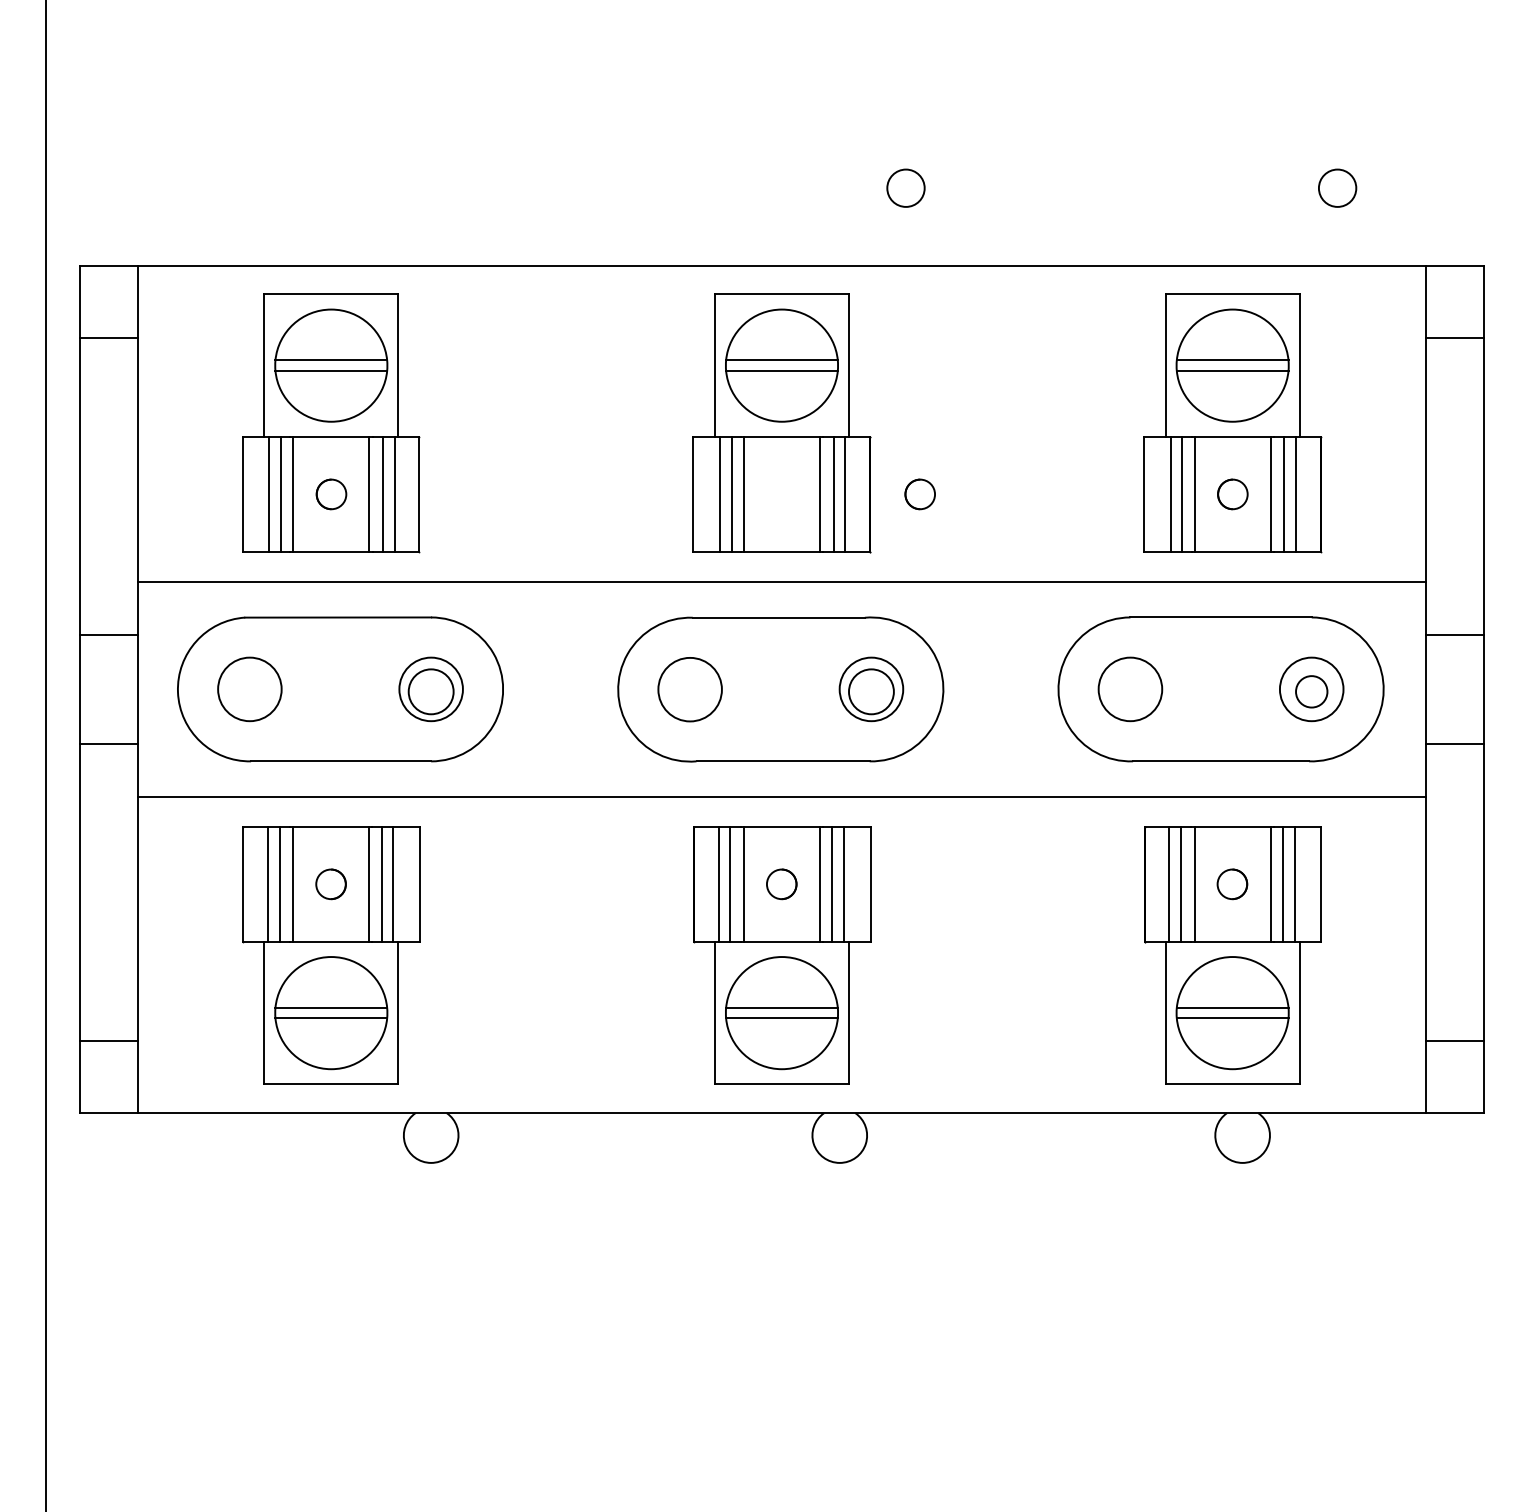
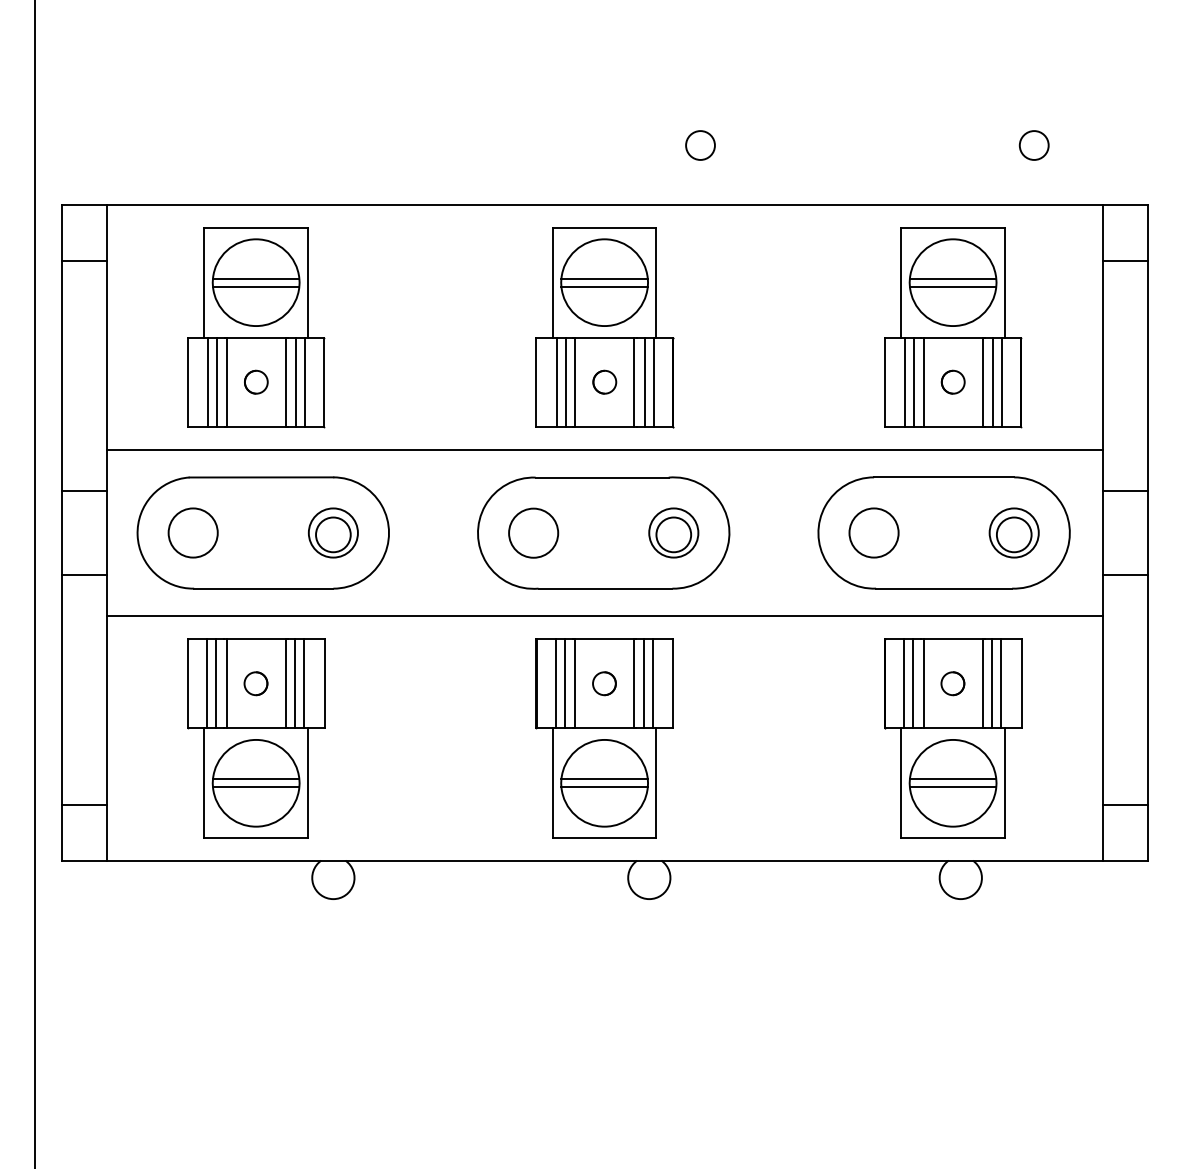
part: (919, 494) -> (604, 382), moved
circle: (1311, 691) -> (1014, 534), size x1.43

